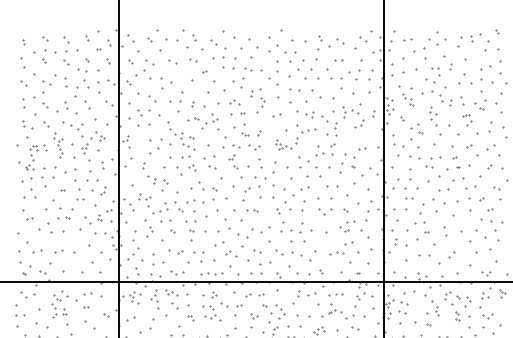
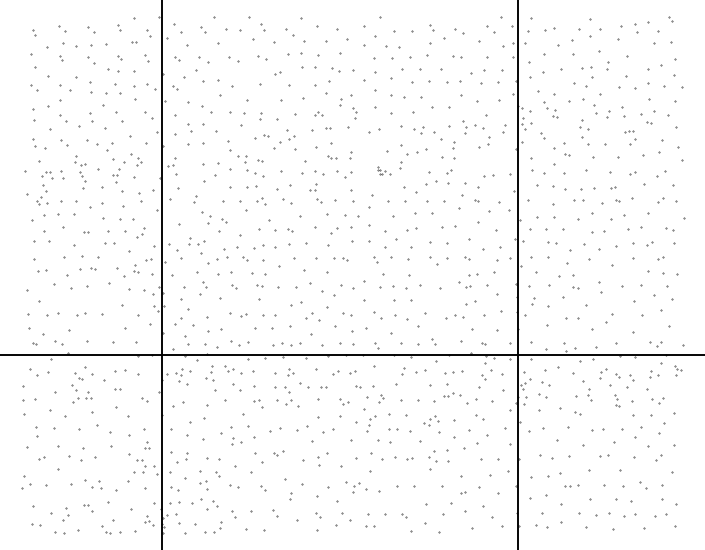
part: (235, 102) -> (318, 113), size x0.6
part: (283, 144) -> (383, 170), size x0.6
part: (282, 314) -> (381, 398), size x0.6

